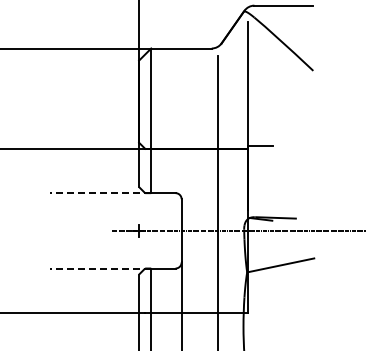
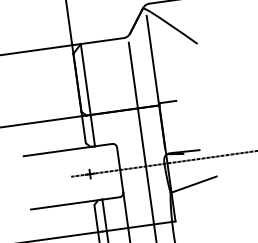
line: (100, 193) -> (59, 151), dashed -> solid
line: (100, 268) -> (66, 204), dashed -> solid

